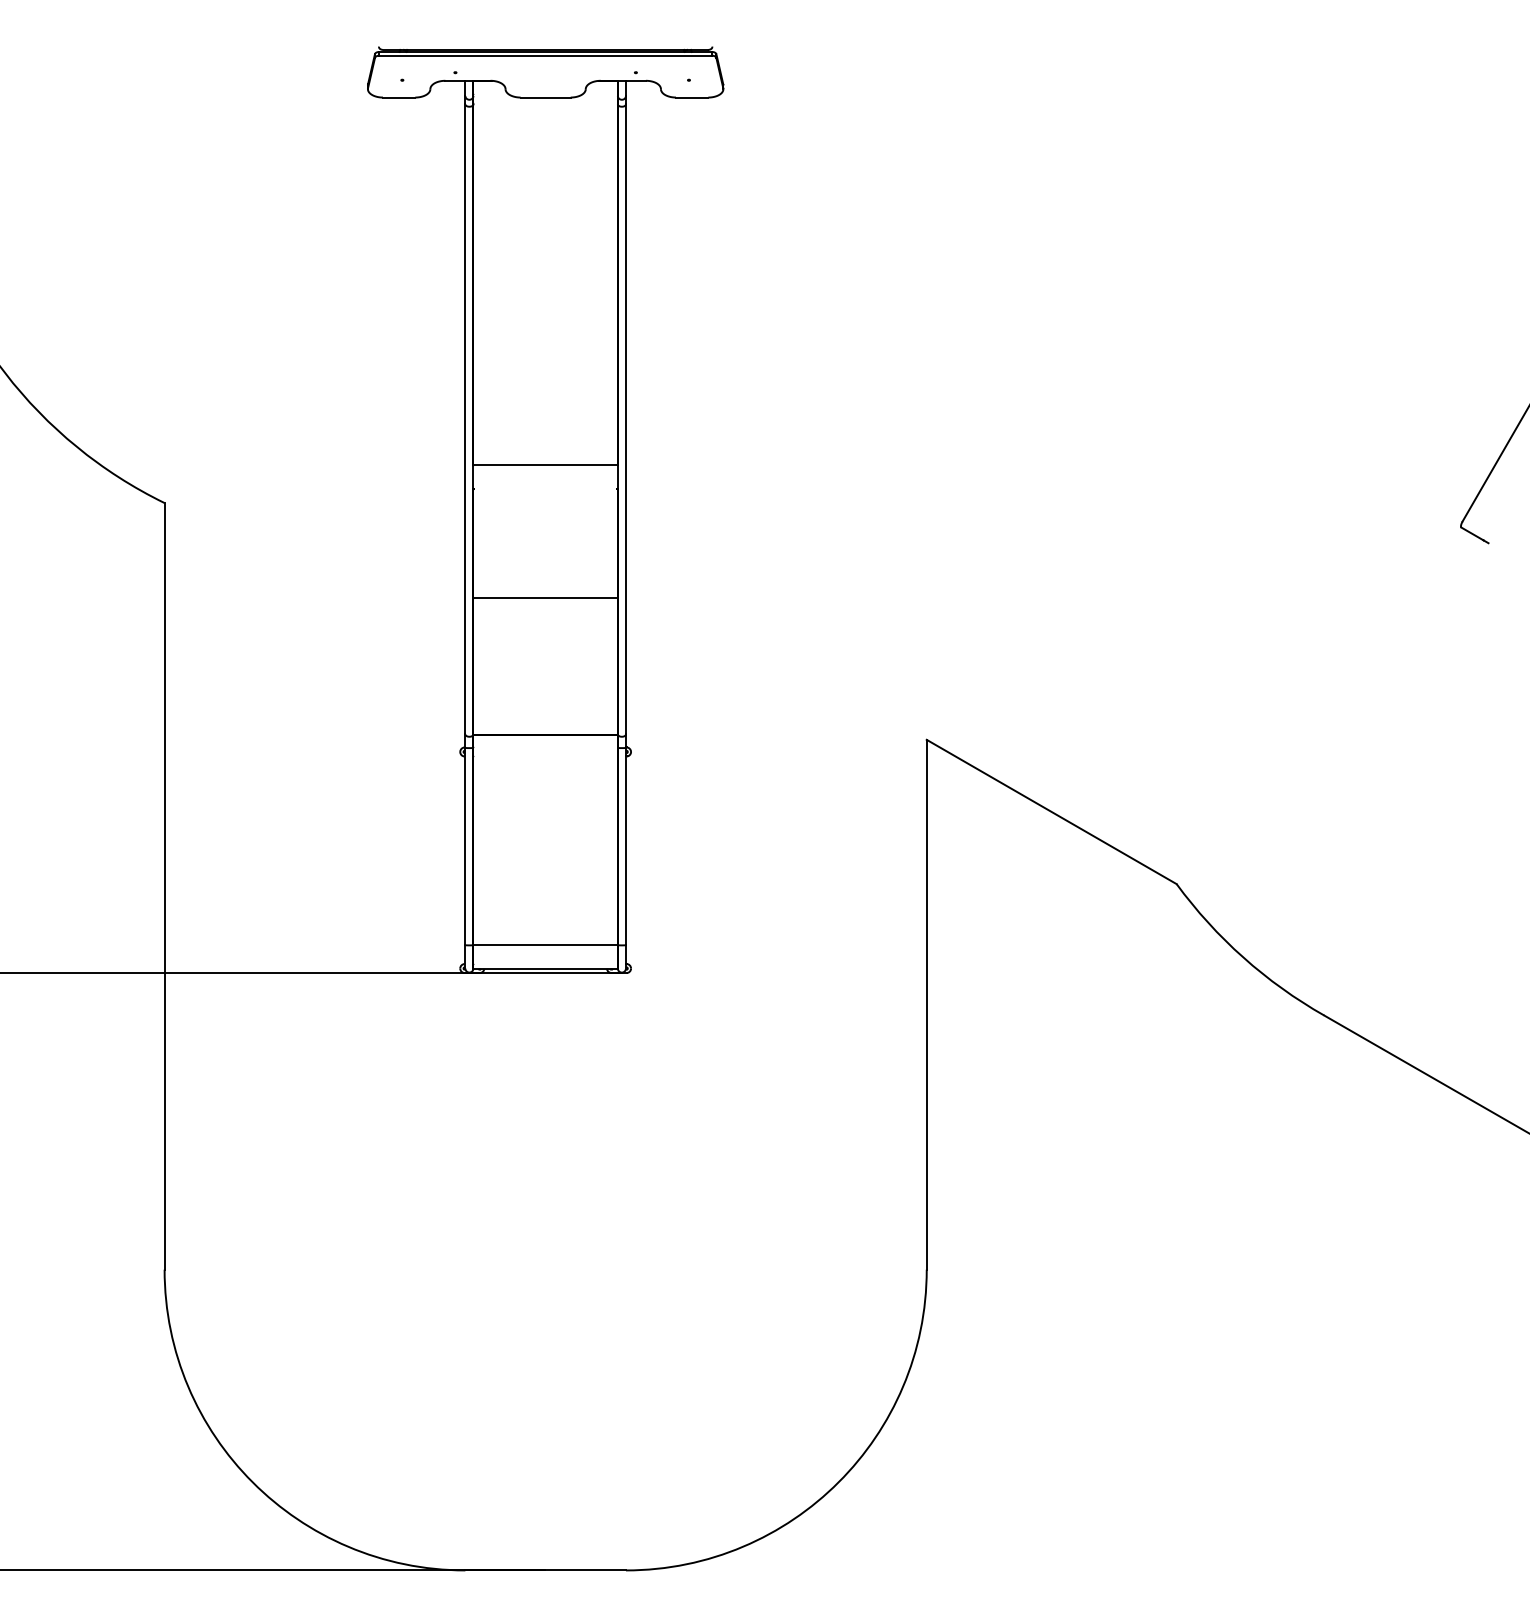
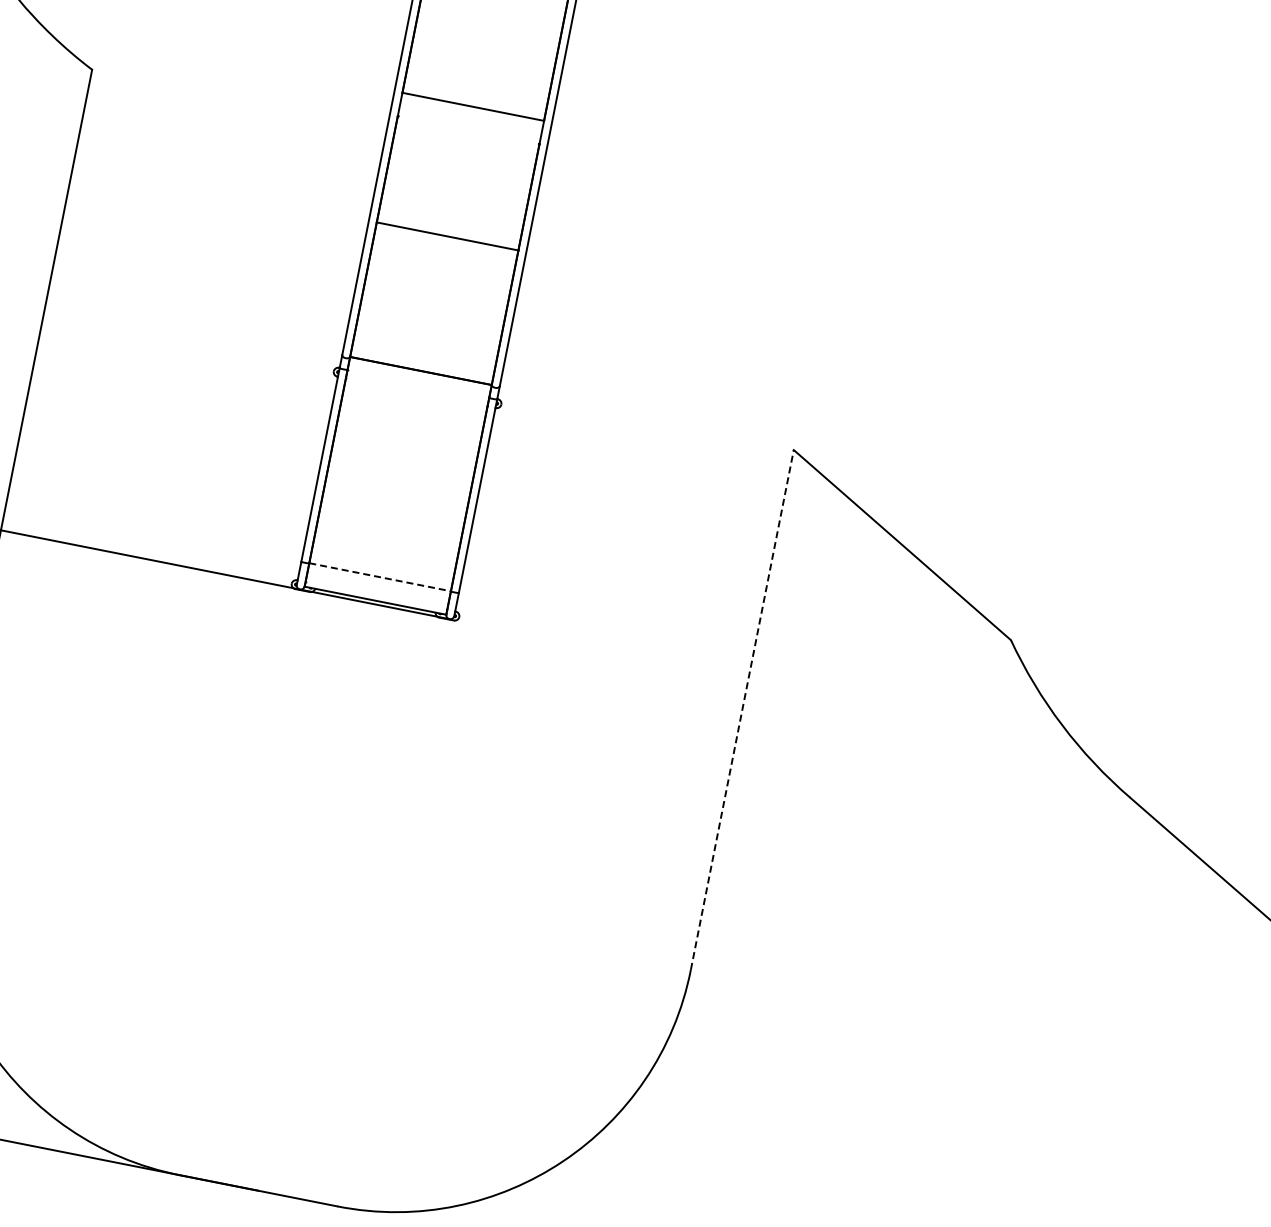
line: (546, 944) -> (381, 576), solid -> dashed
line: (926, 1004) -> (742, 709), solid -> dashed

